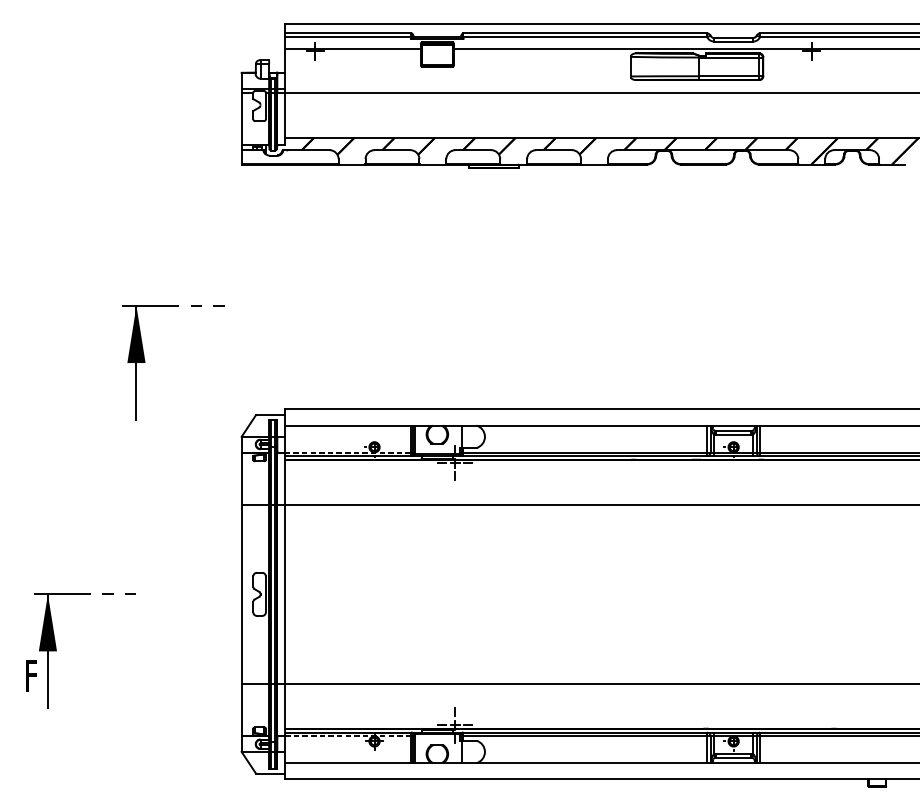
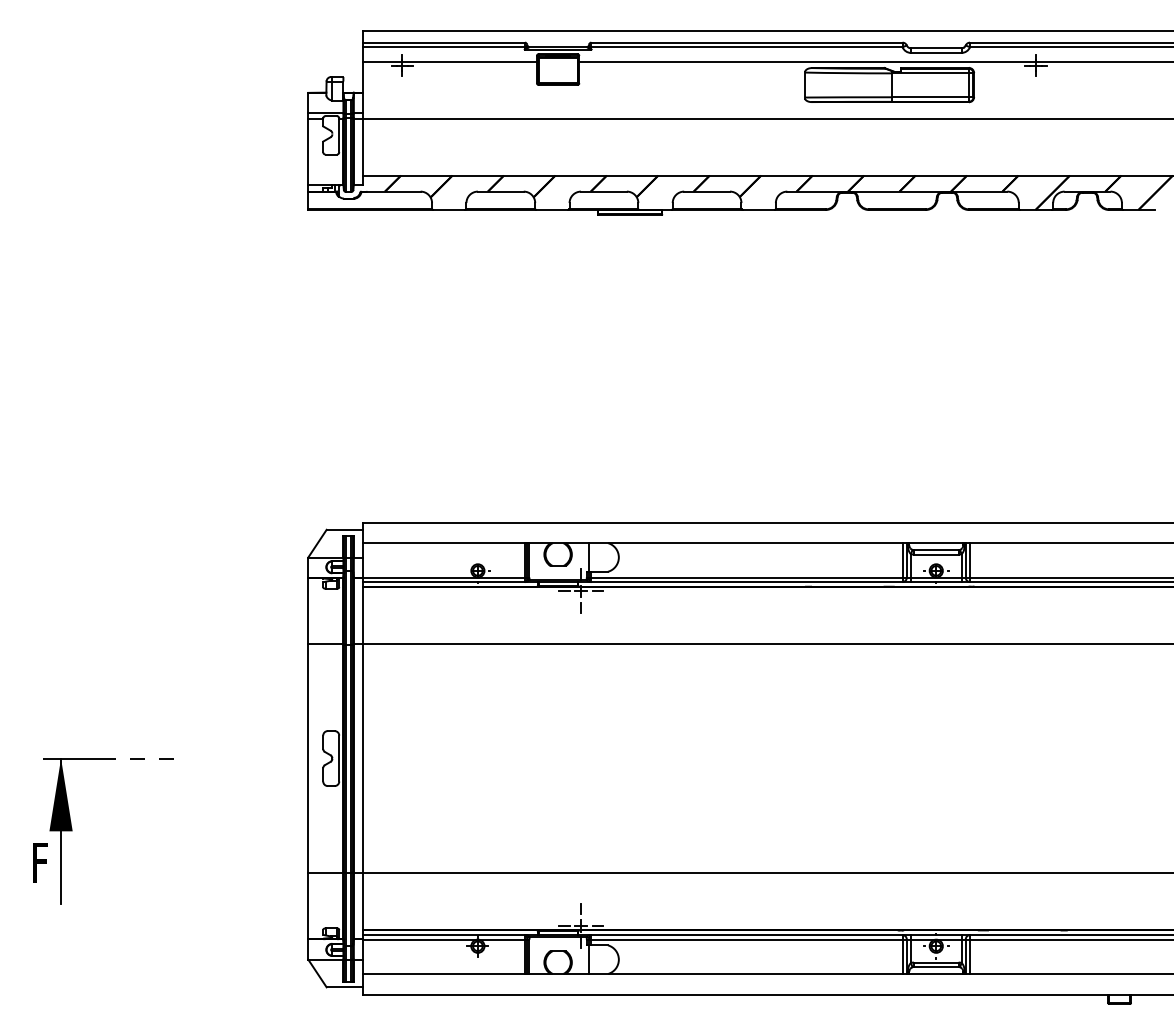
part: (145, 363) -> (185, 463), removed
line: (348, 452) -> (444, 577), dashed -> solid
line: (348, 736) -> (444, 939), dashed -> solid

